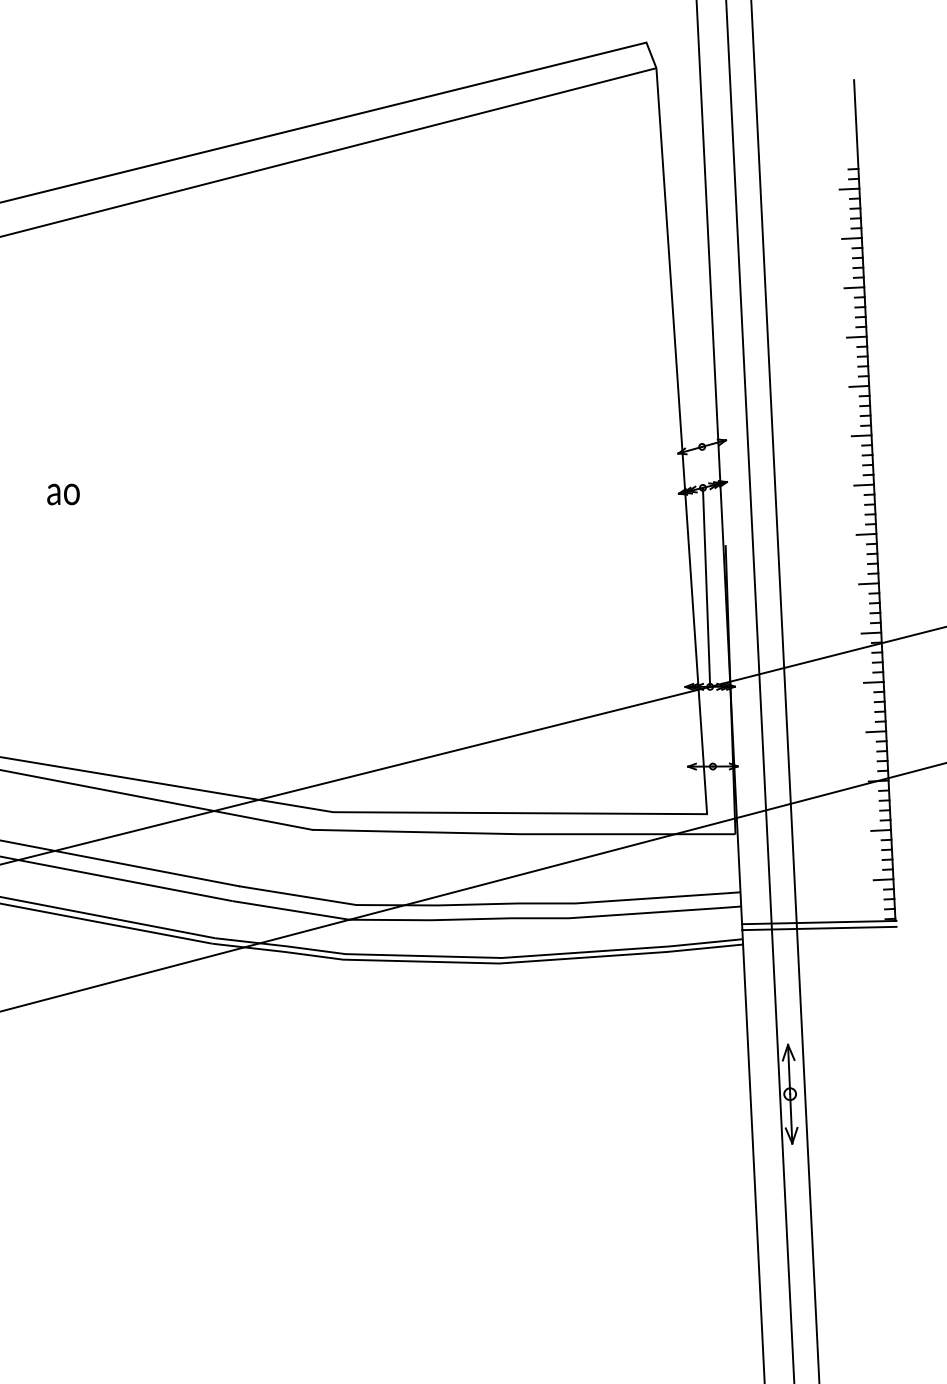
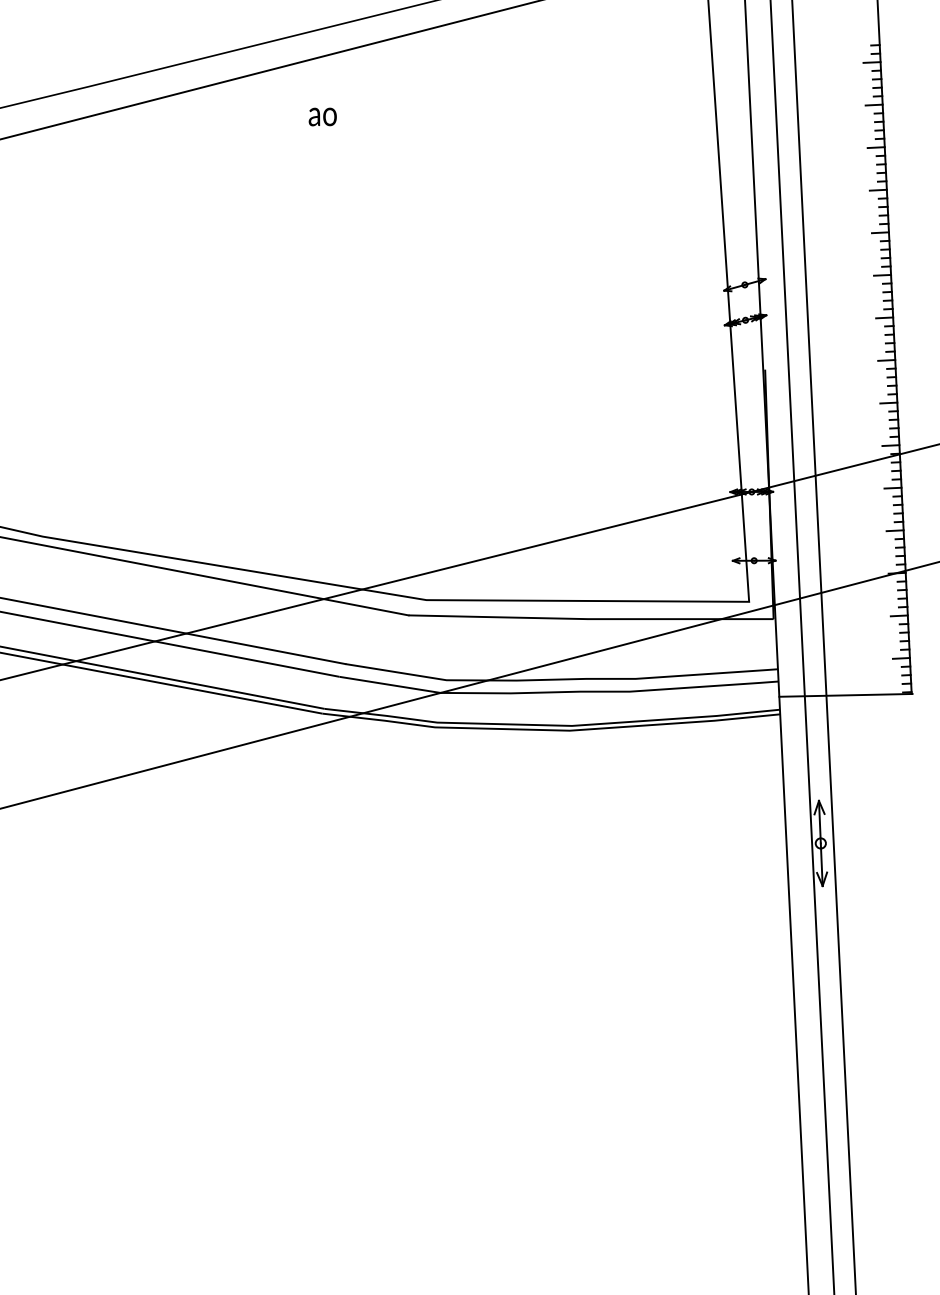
text: (63, 493) -> (322, 116), moved
line: (706, 586) -> (748, 405), removed
line: (818, 928) -> (845, 700), removed

